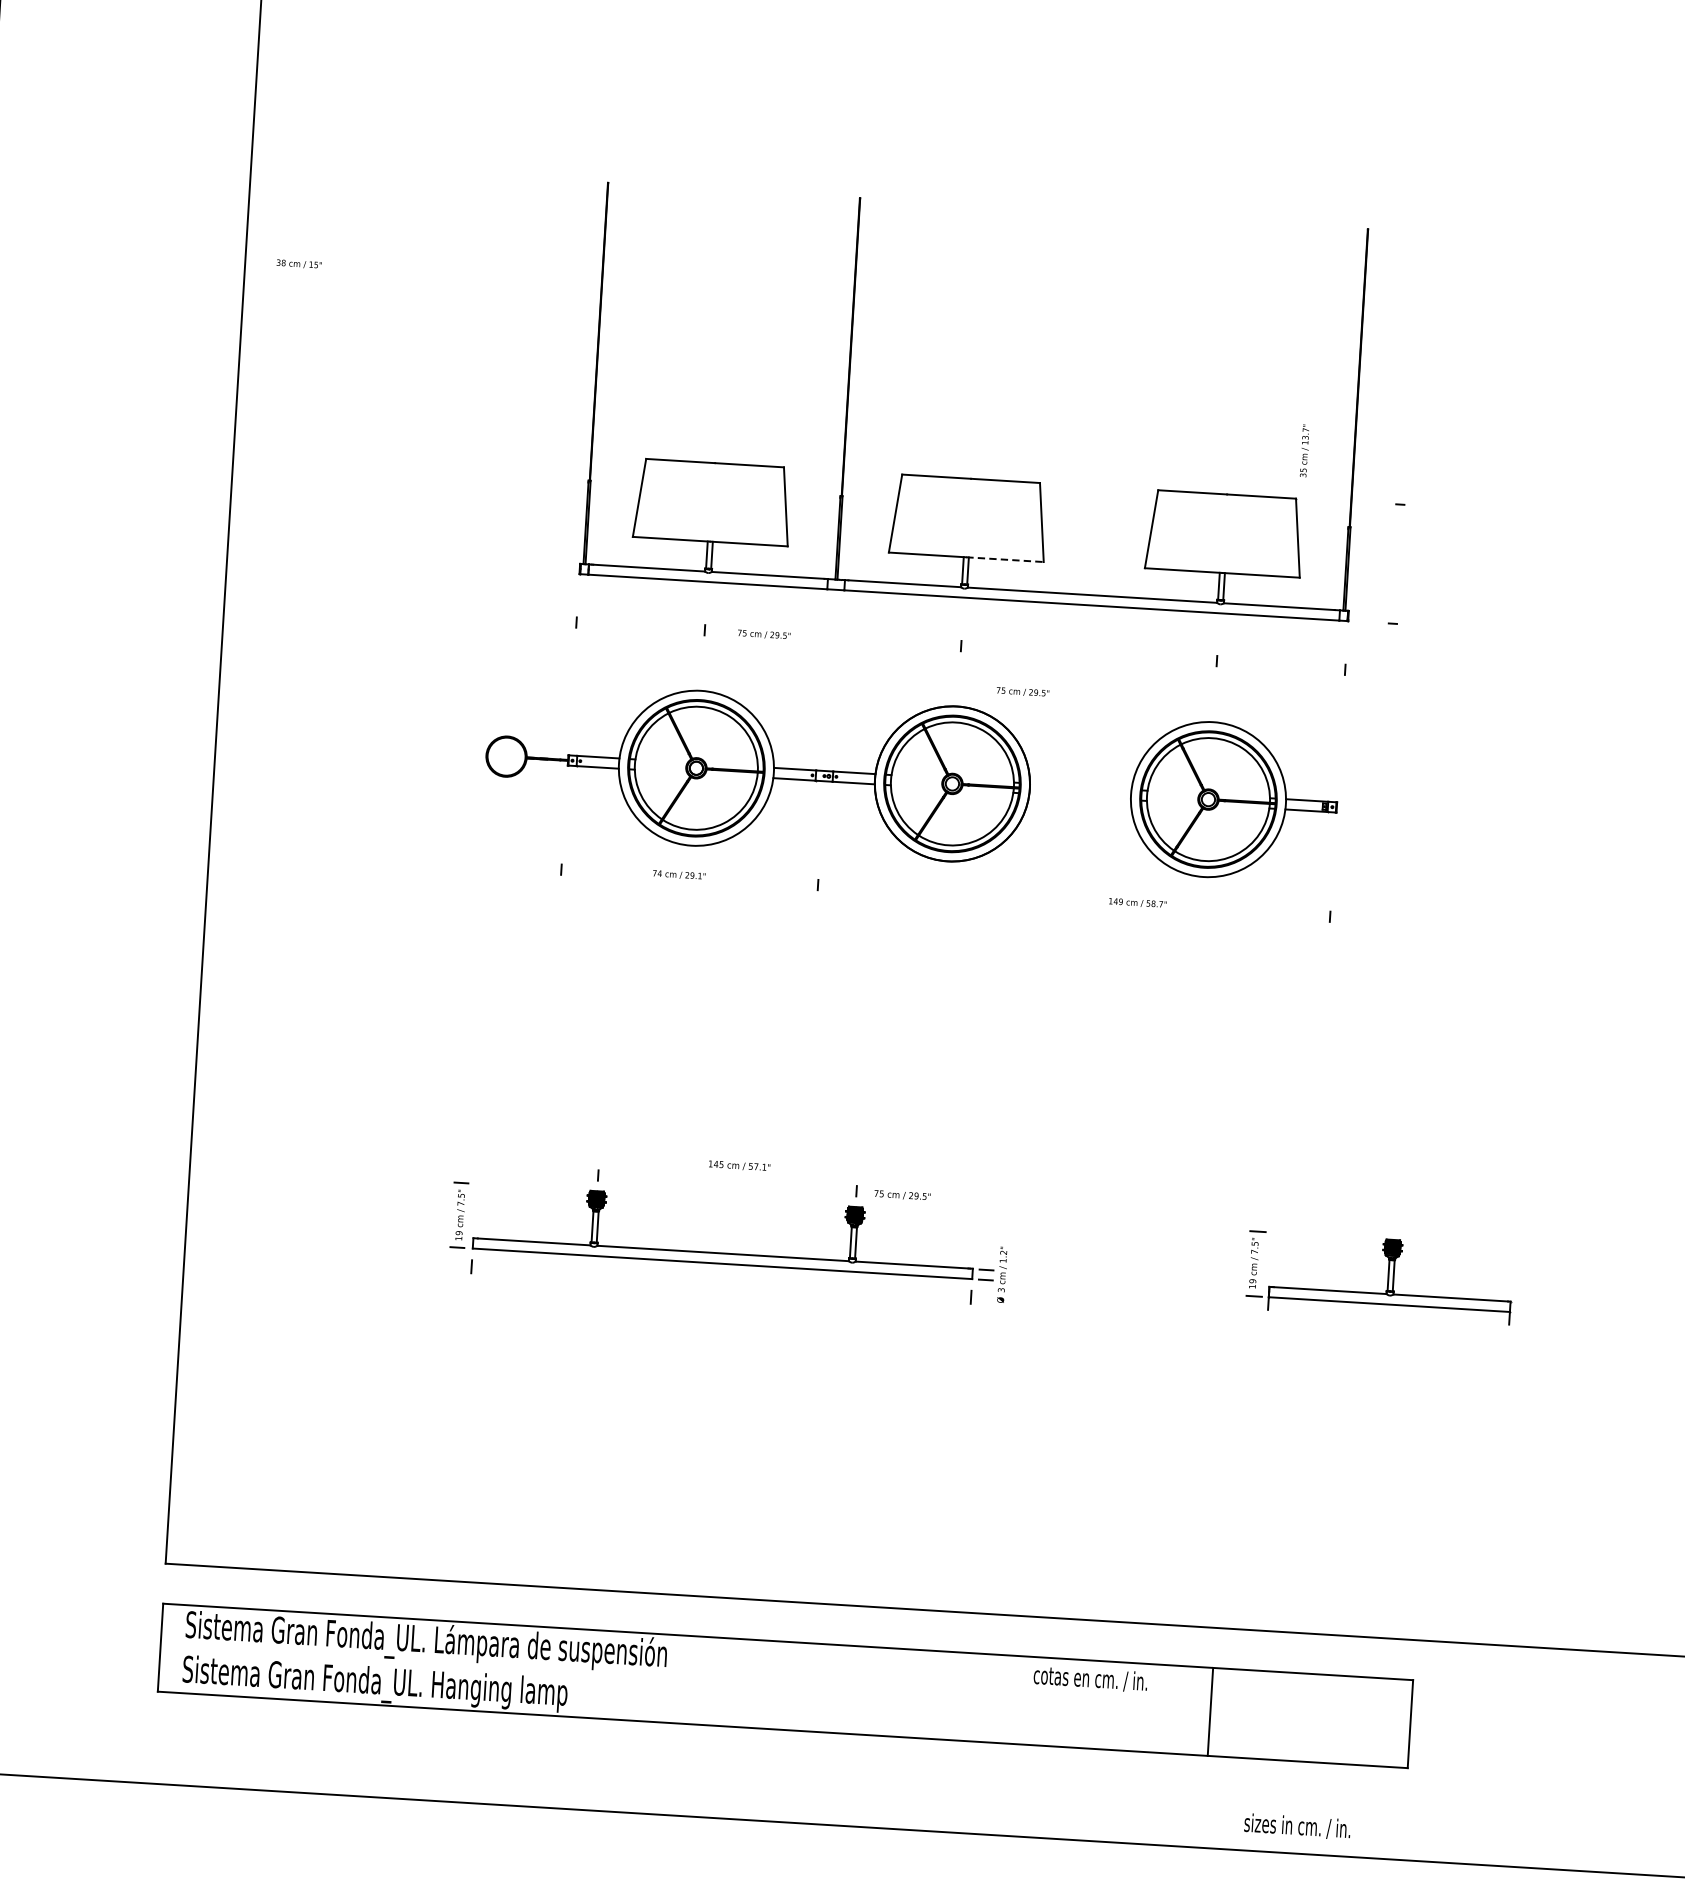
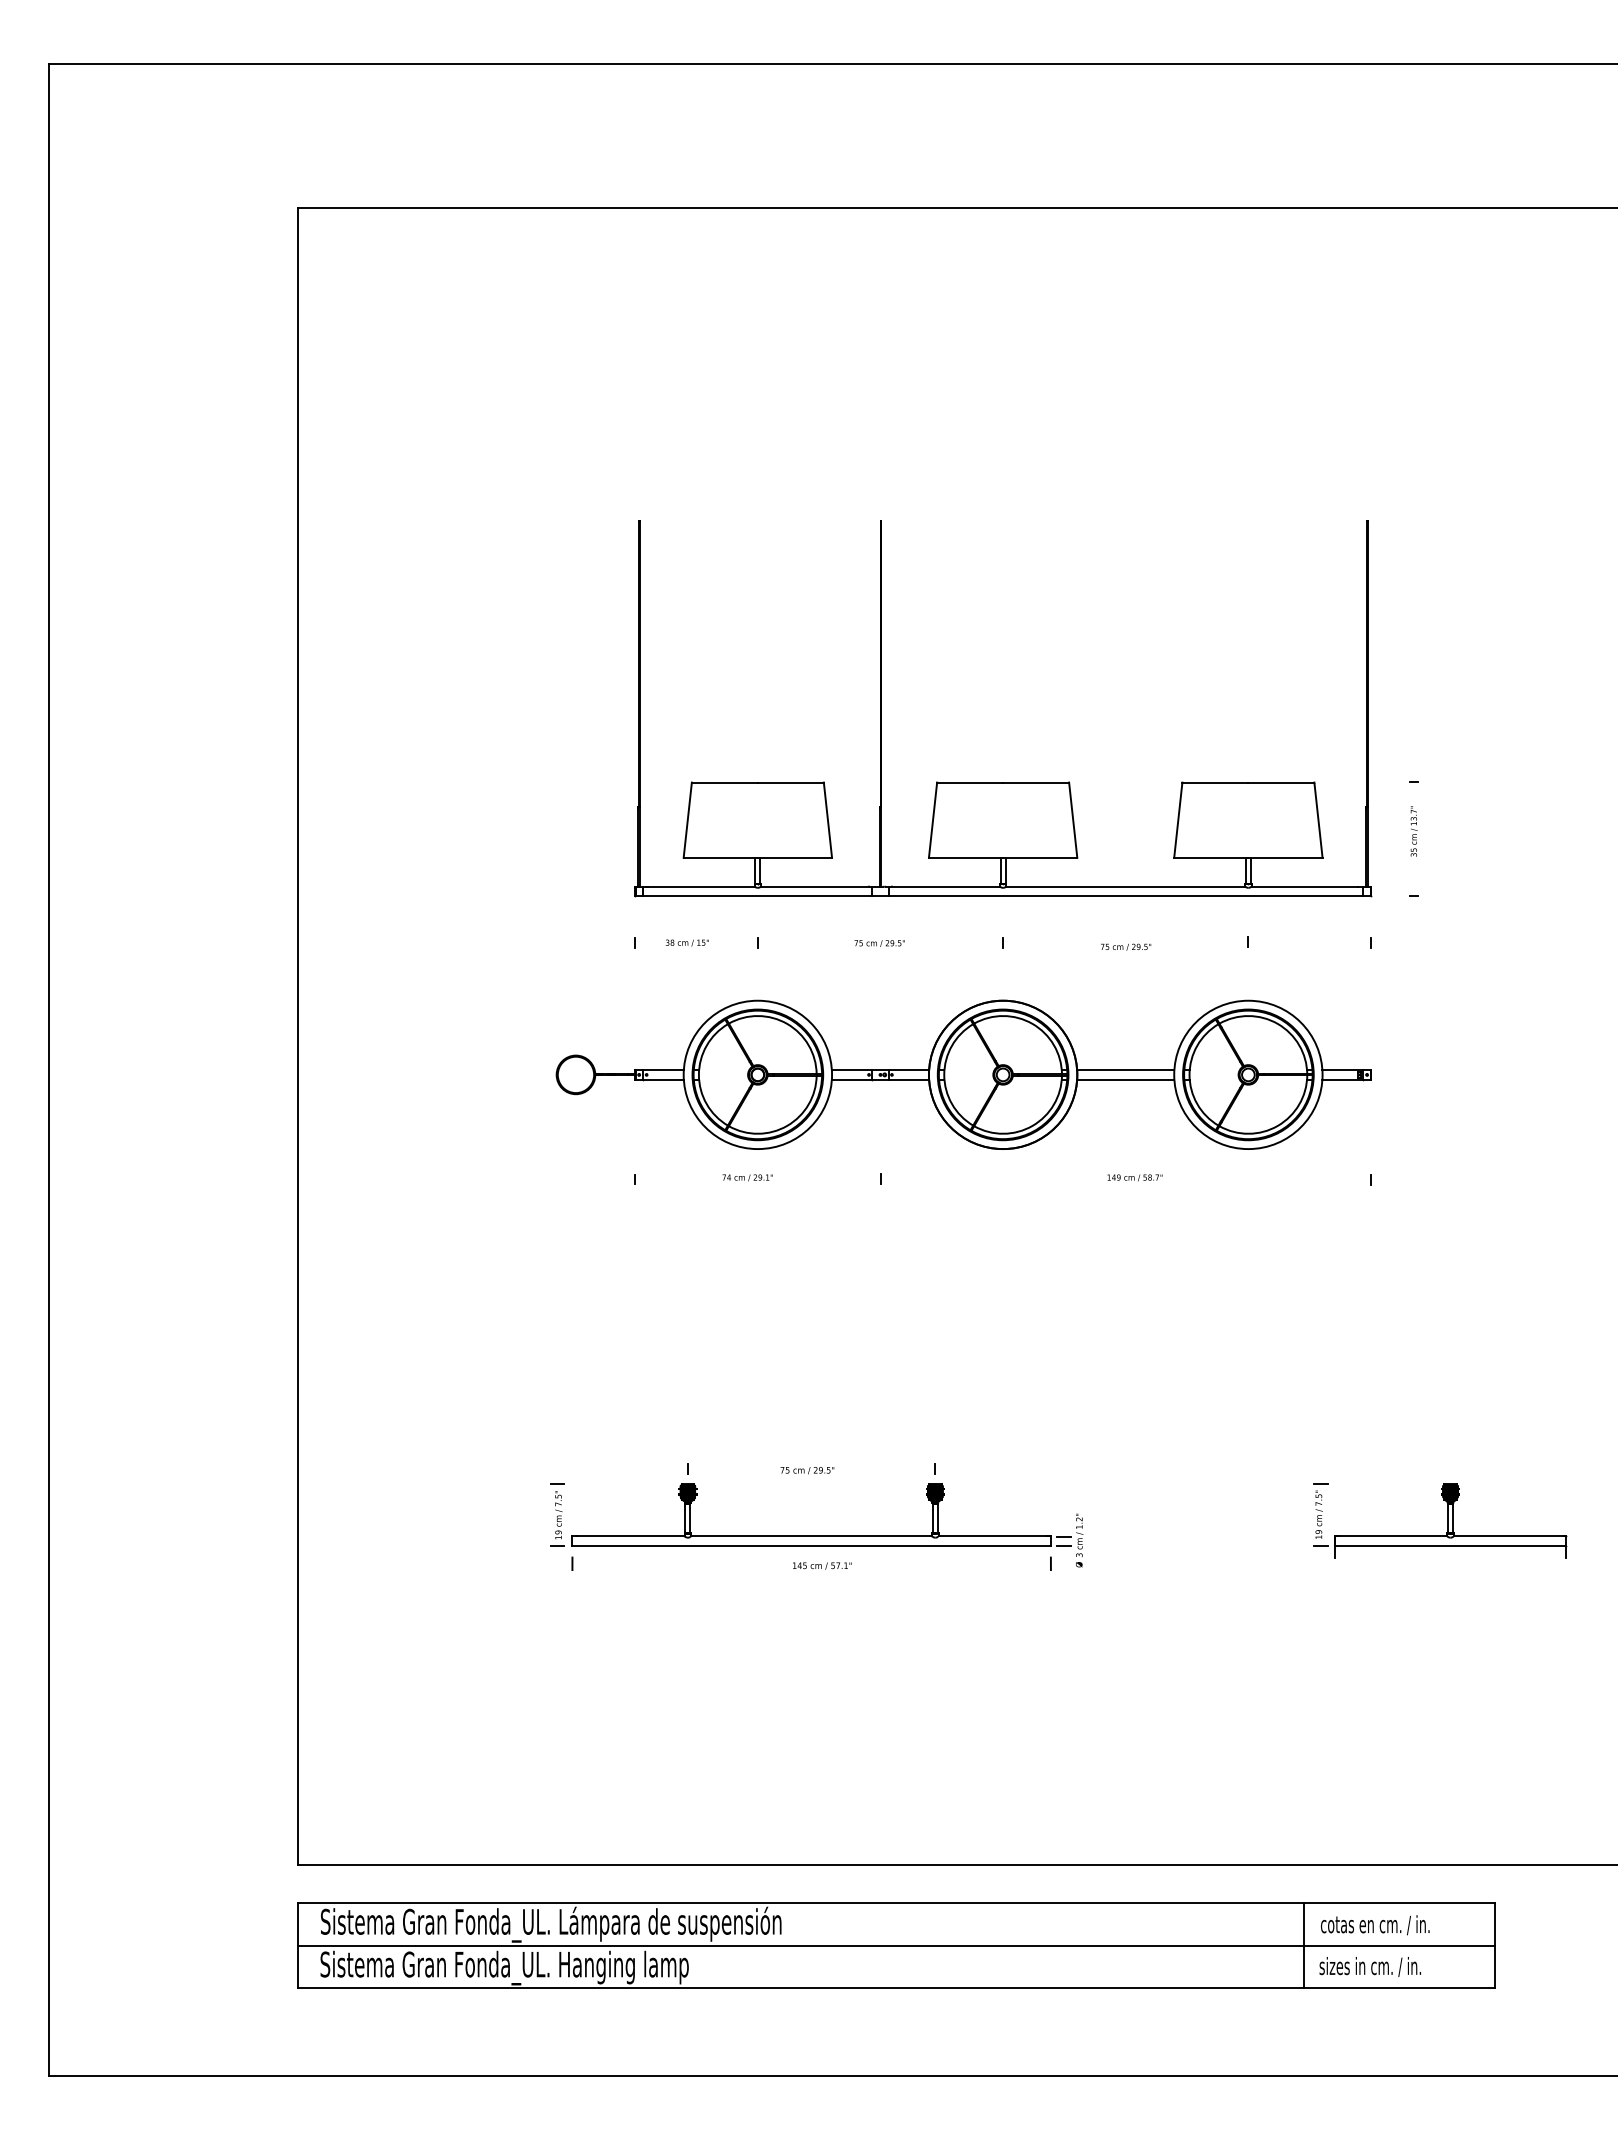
text: (298, 263) -> (686, 942), moved
text: (1304, 450) -> (1413, 831), moved
line: (1005, 559) -> (1040, 857), dashed -> solid
text: (763, 634) -> (879, 943), moved
text: (1023, 691) -> (1126, 946), moved
line: (1080, 787) -> (1125, 1070), added
line: (1079, 796) -> (1125, 1079), added
text: (1137, 902) -> (1134, 1177), moved
text: (739, 1165) -> (822, 1565), moved
text: (902, 1195) -> (807, 1470), moved
text: (1090, 1679) -> (1375, 1925), moved
line: (785, 1685) -> (896, 1945), added
text: (1296, 1826) -> (1369, 1966), moved

